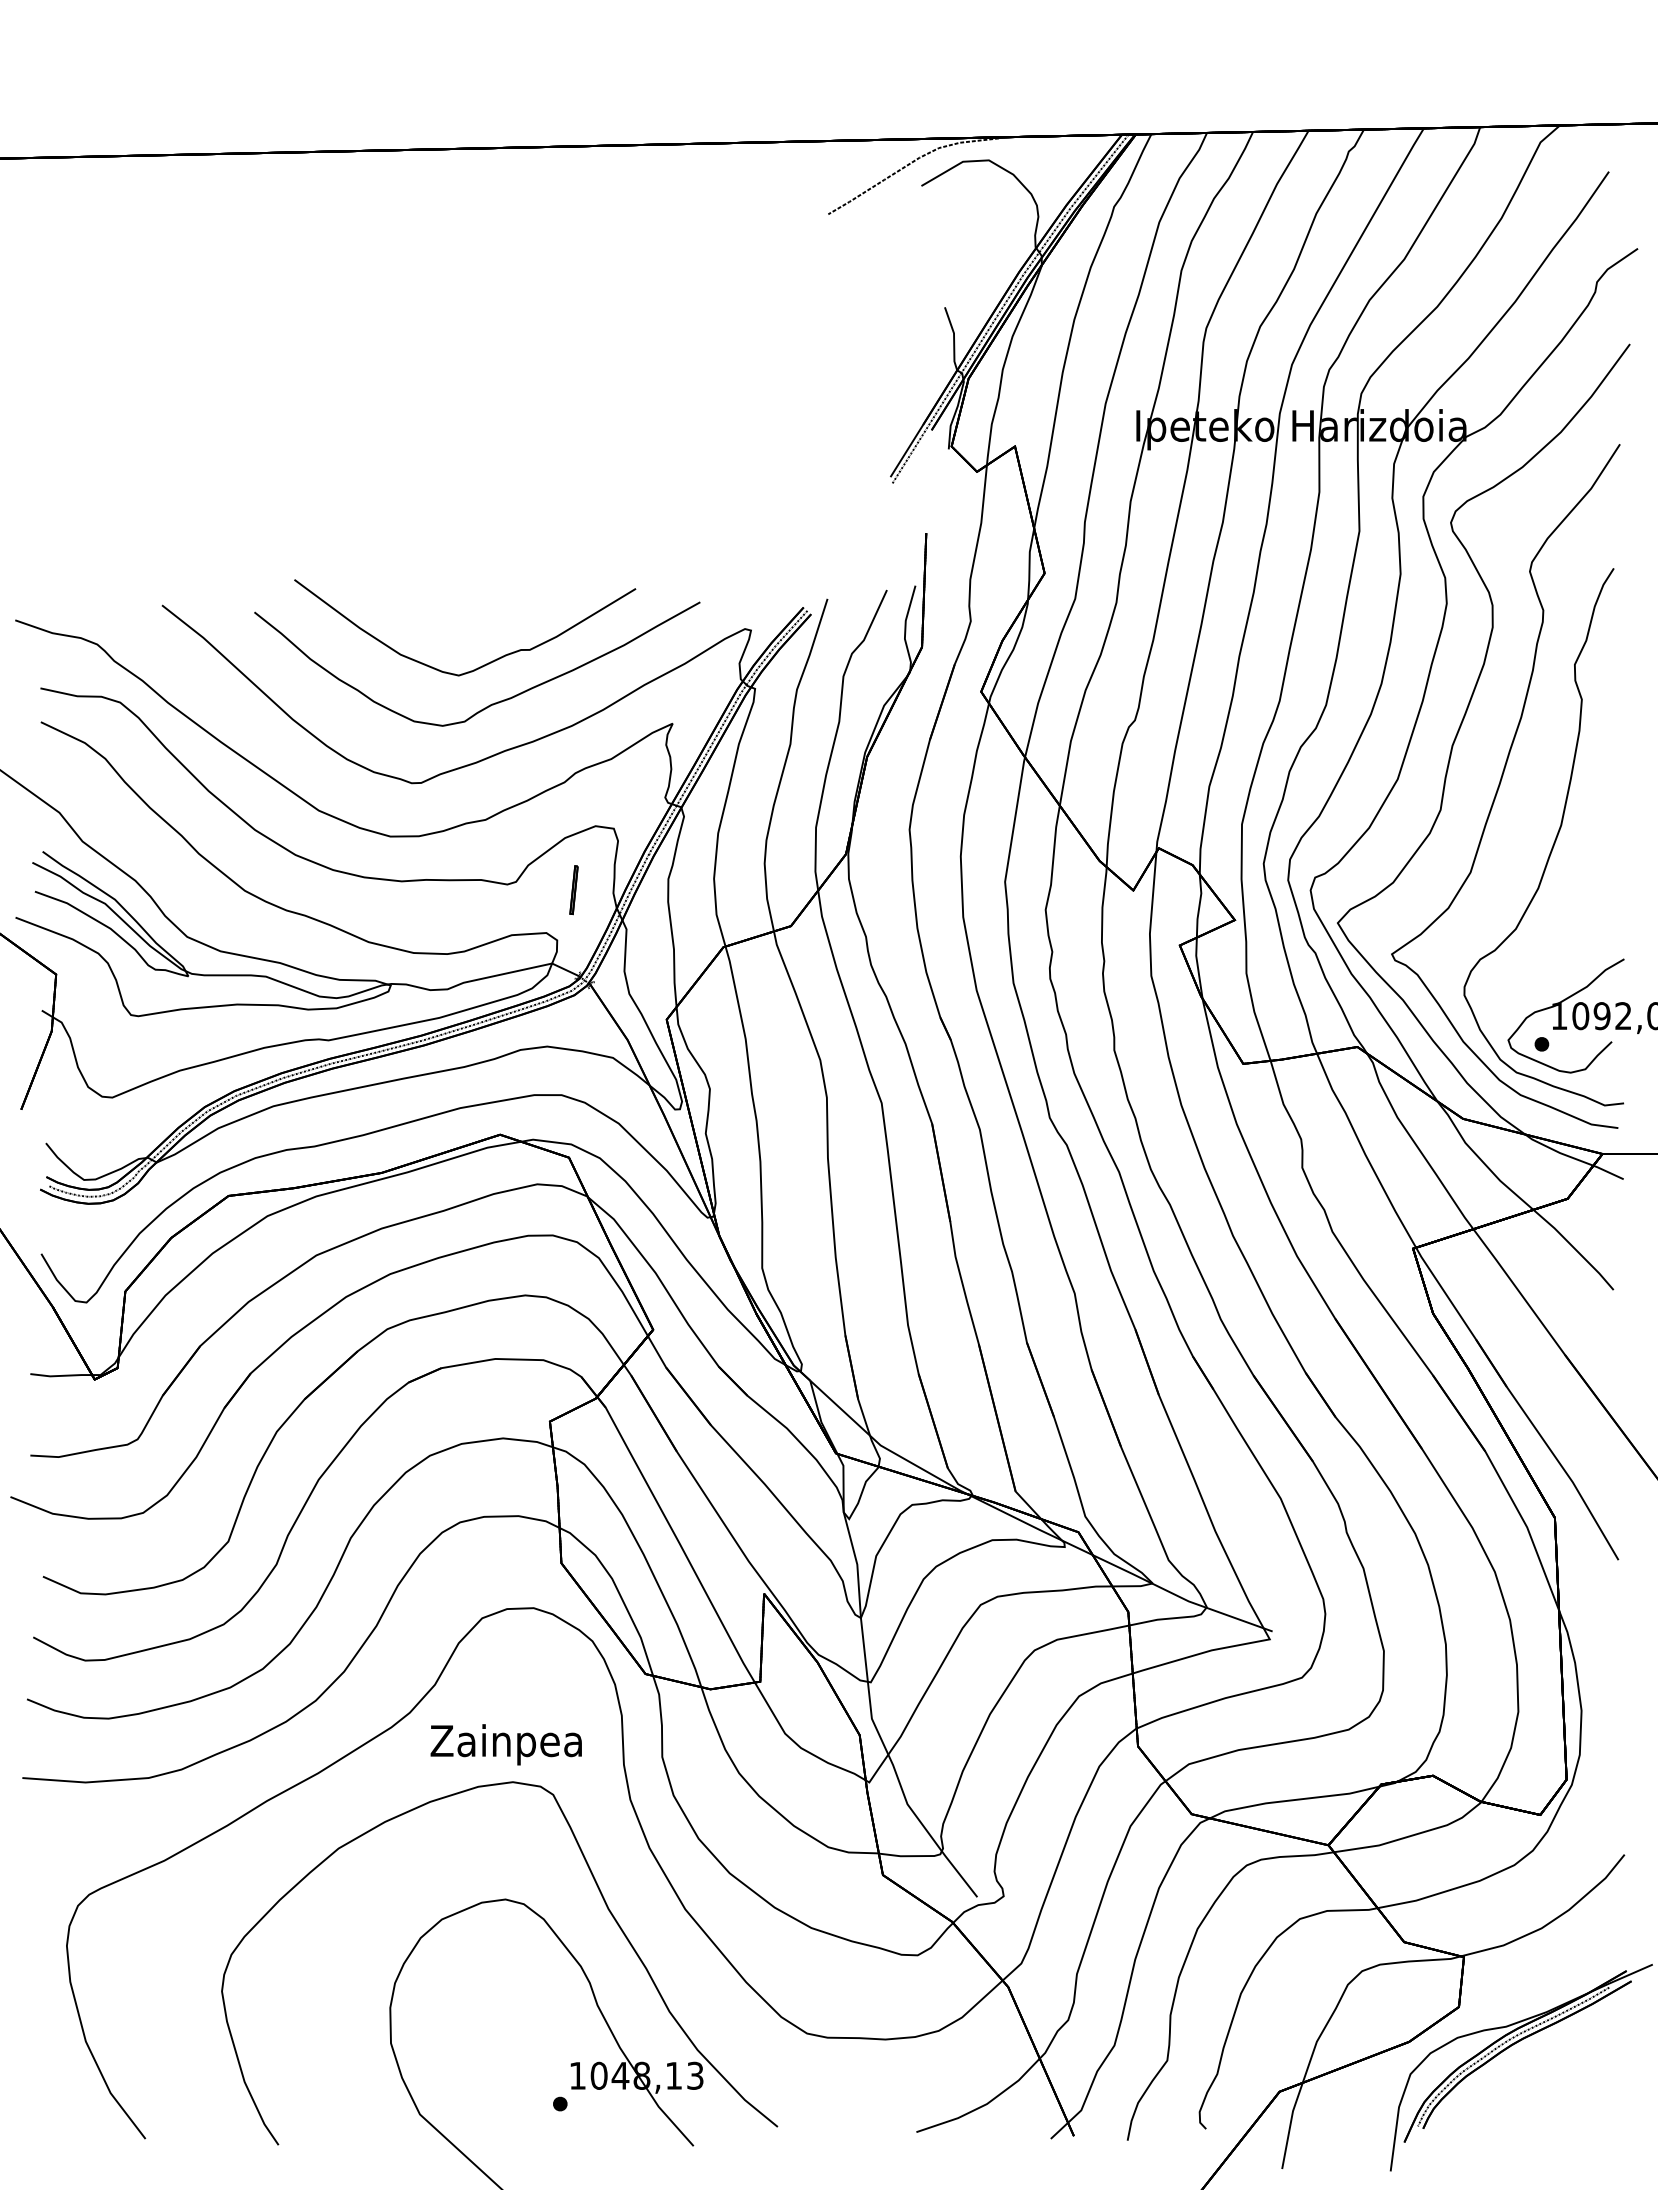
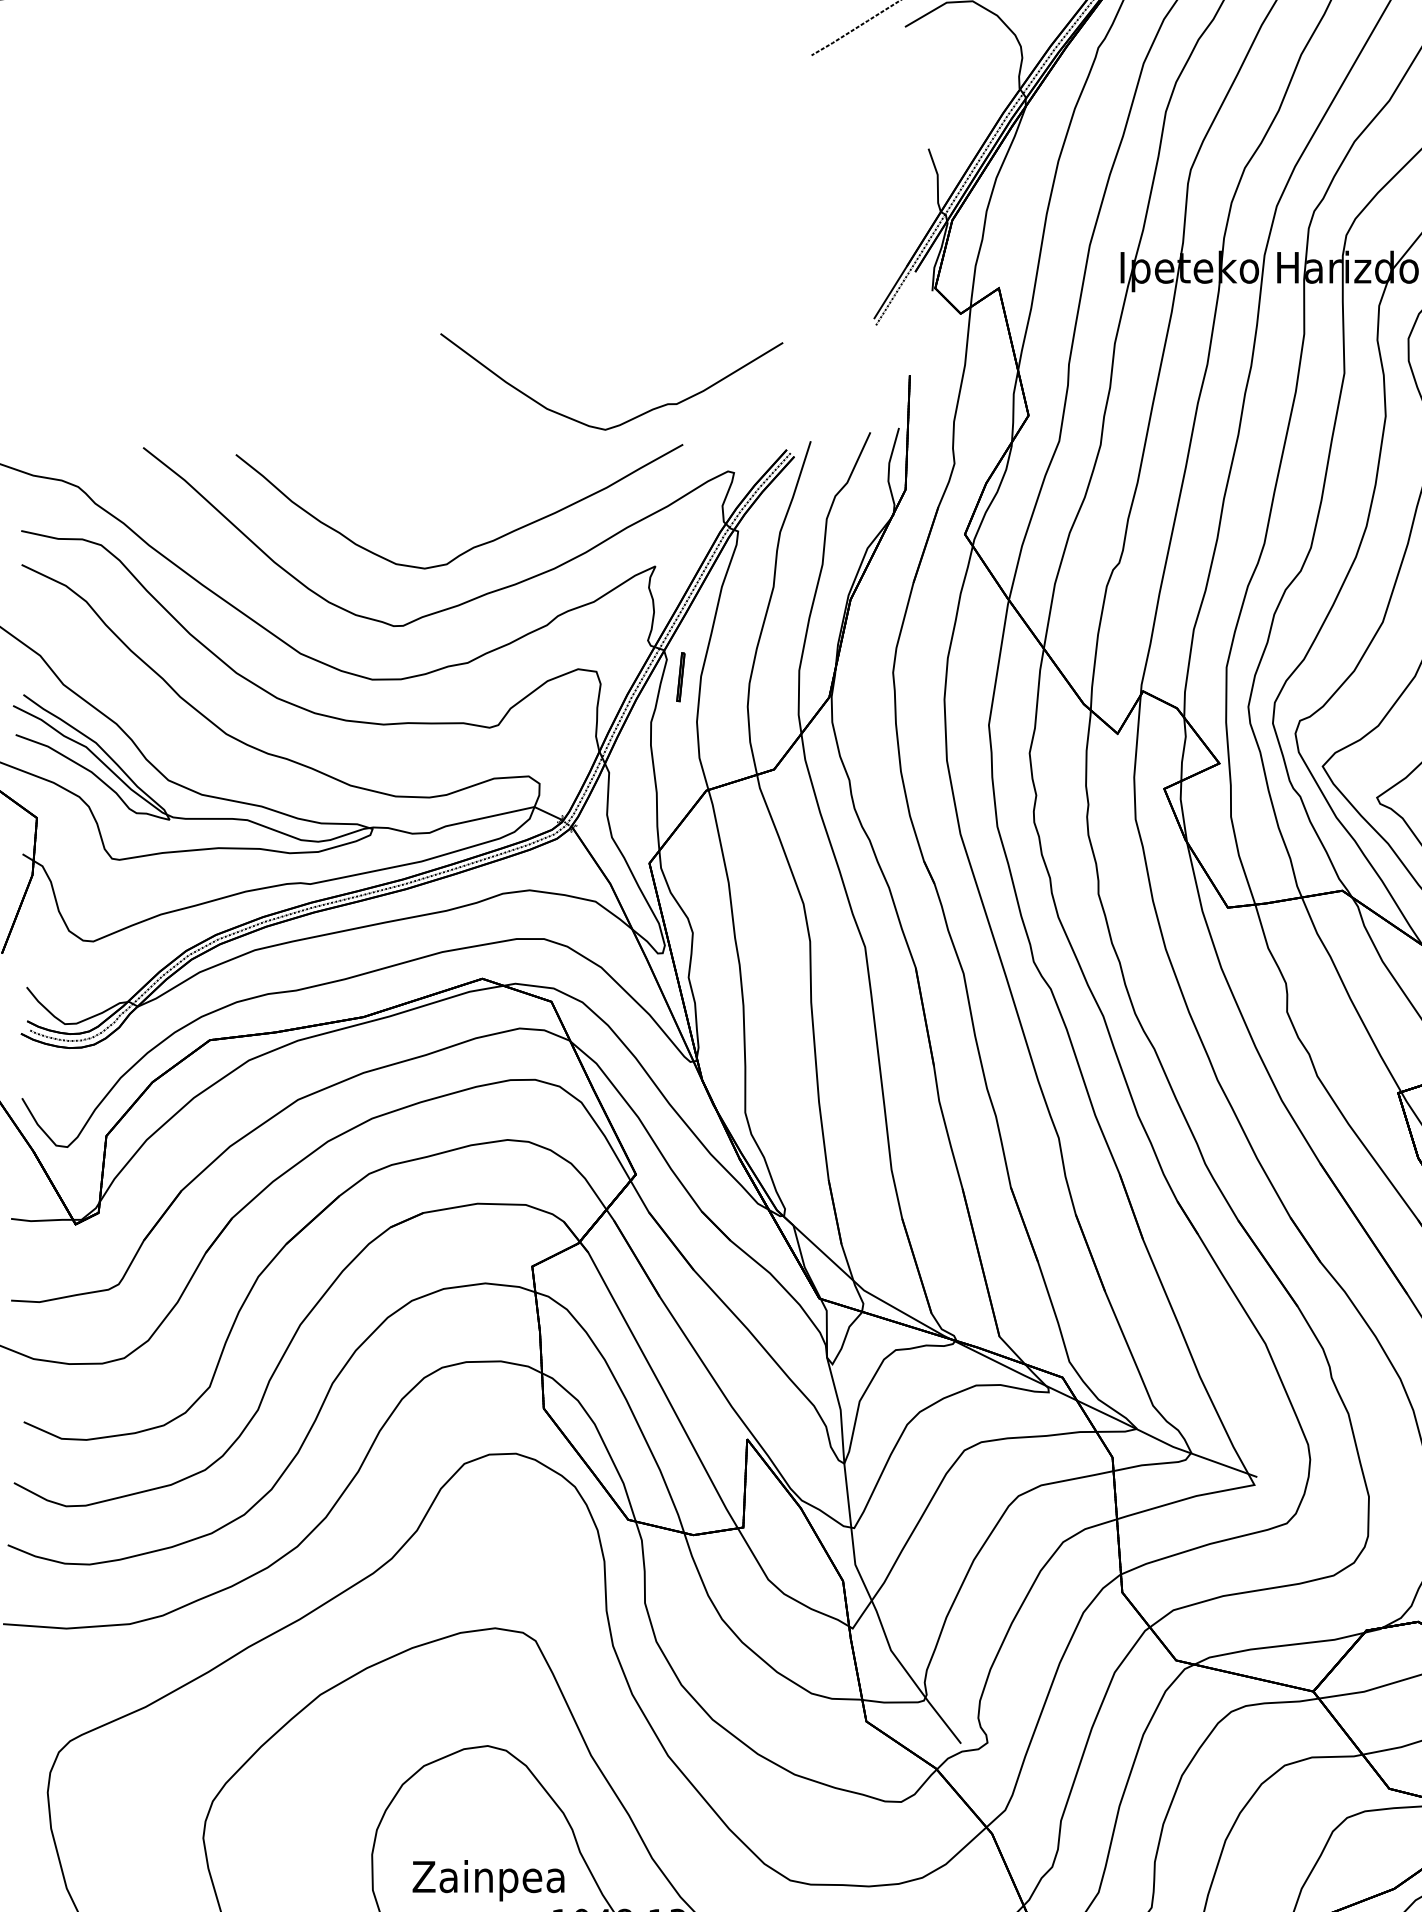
curve: (479, 666) -> (626, 420), moved
part: (573, 890) -> (680, 677), moved
text: (505, 1744) -> (487, 1880), moved

